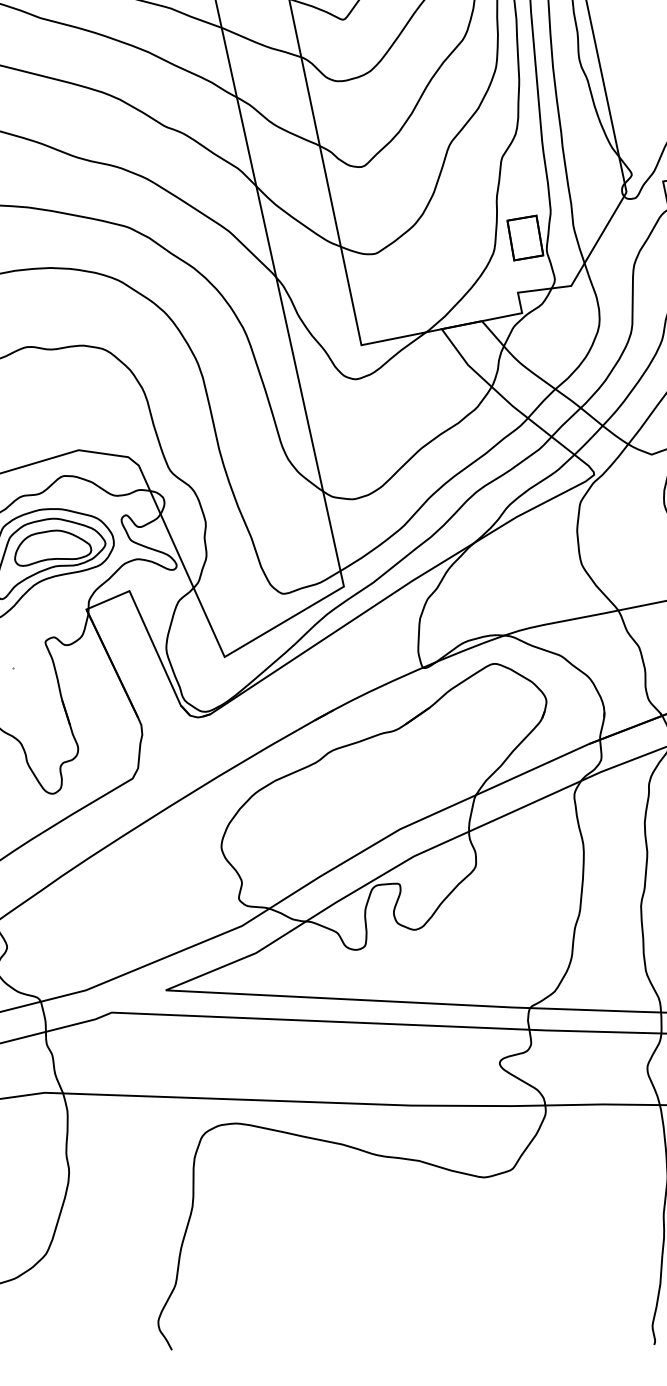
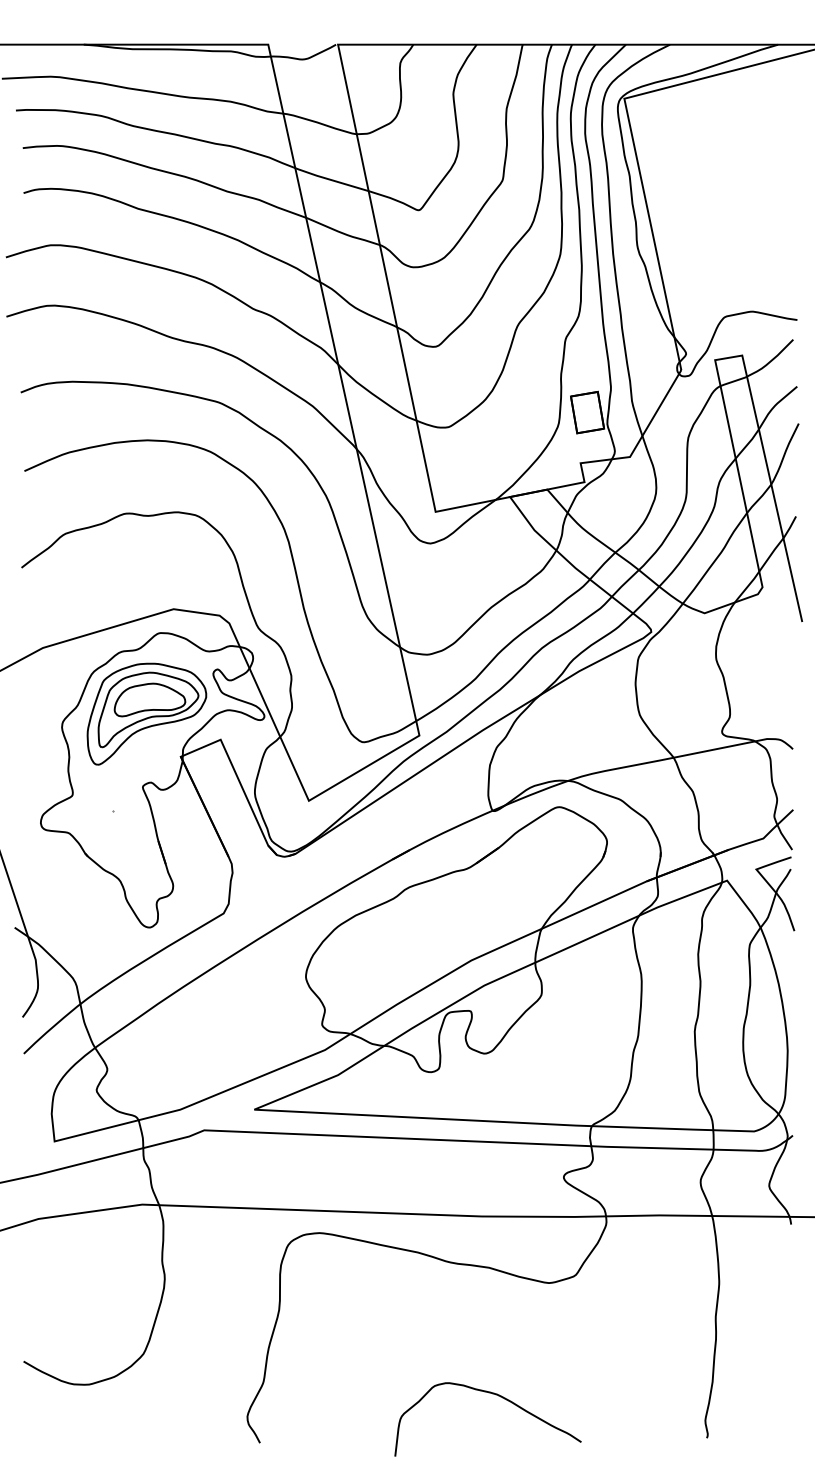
curve: (422, 1297) -> (492, 1394), added

